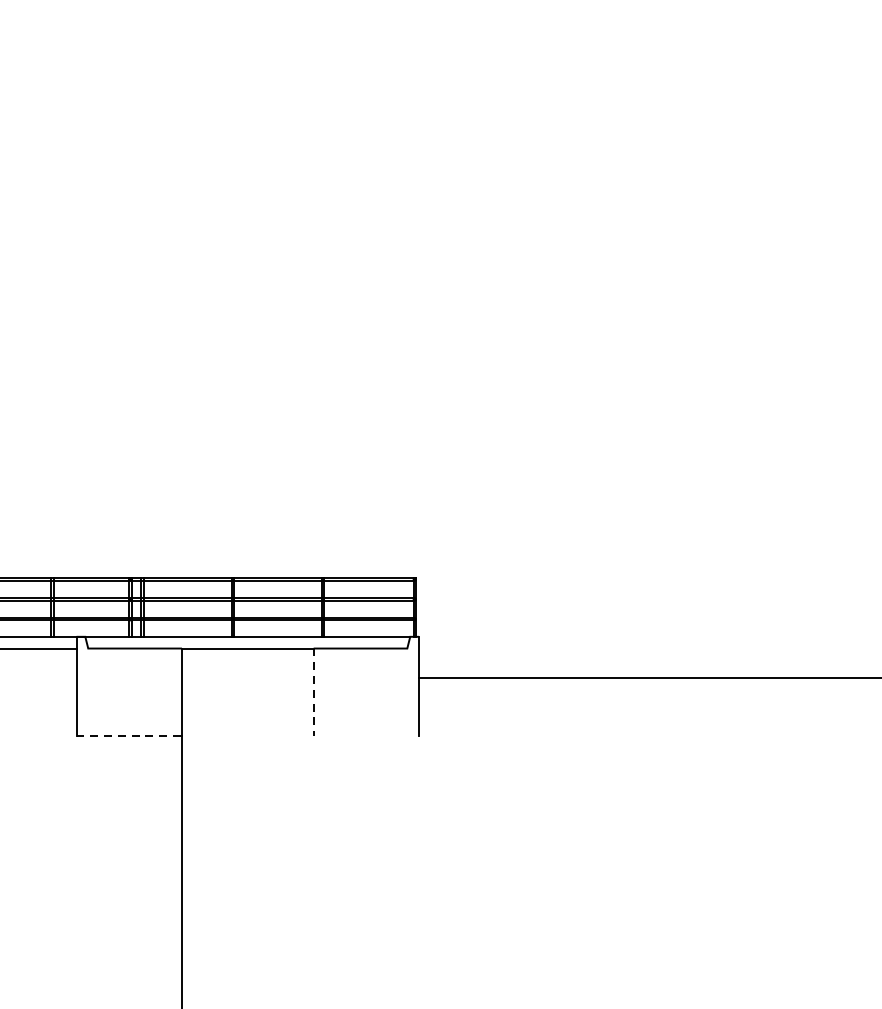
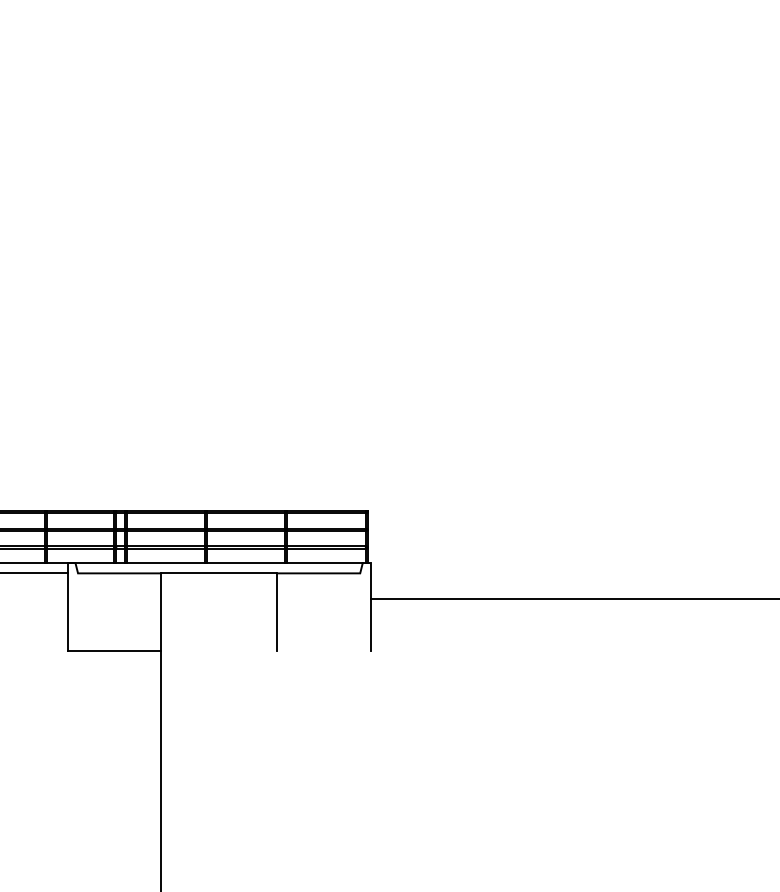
line: (313, 692) -> (277, 612), dashed -> solid
line: (129, 736) -> (114, 651), dashed -> solid

